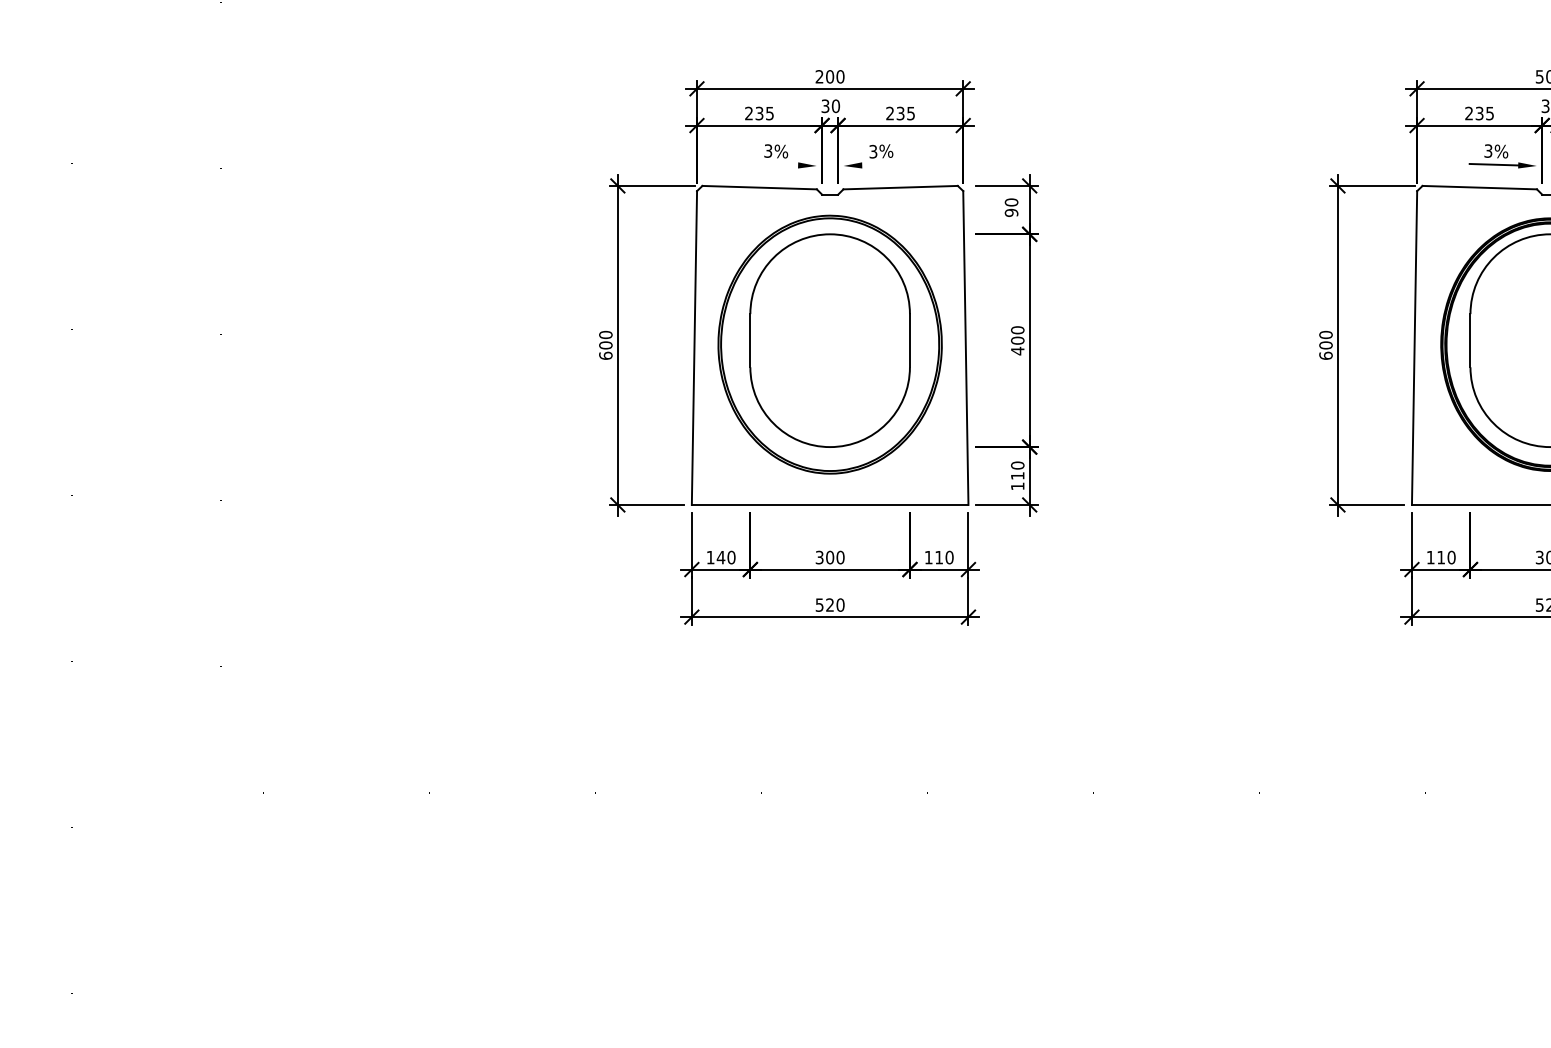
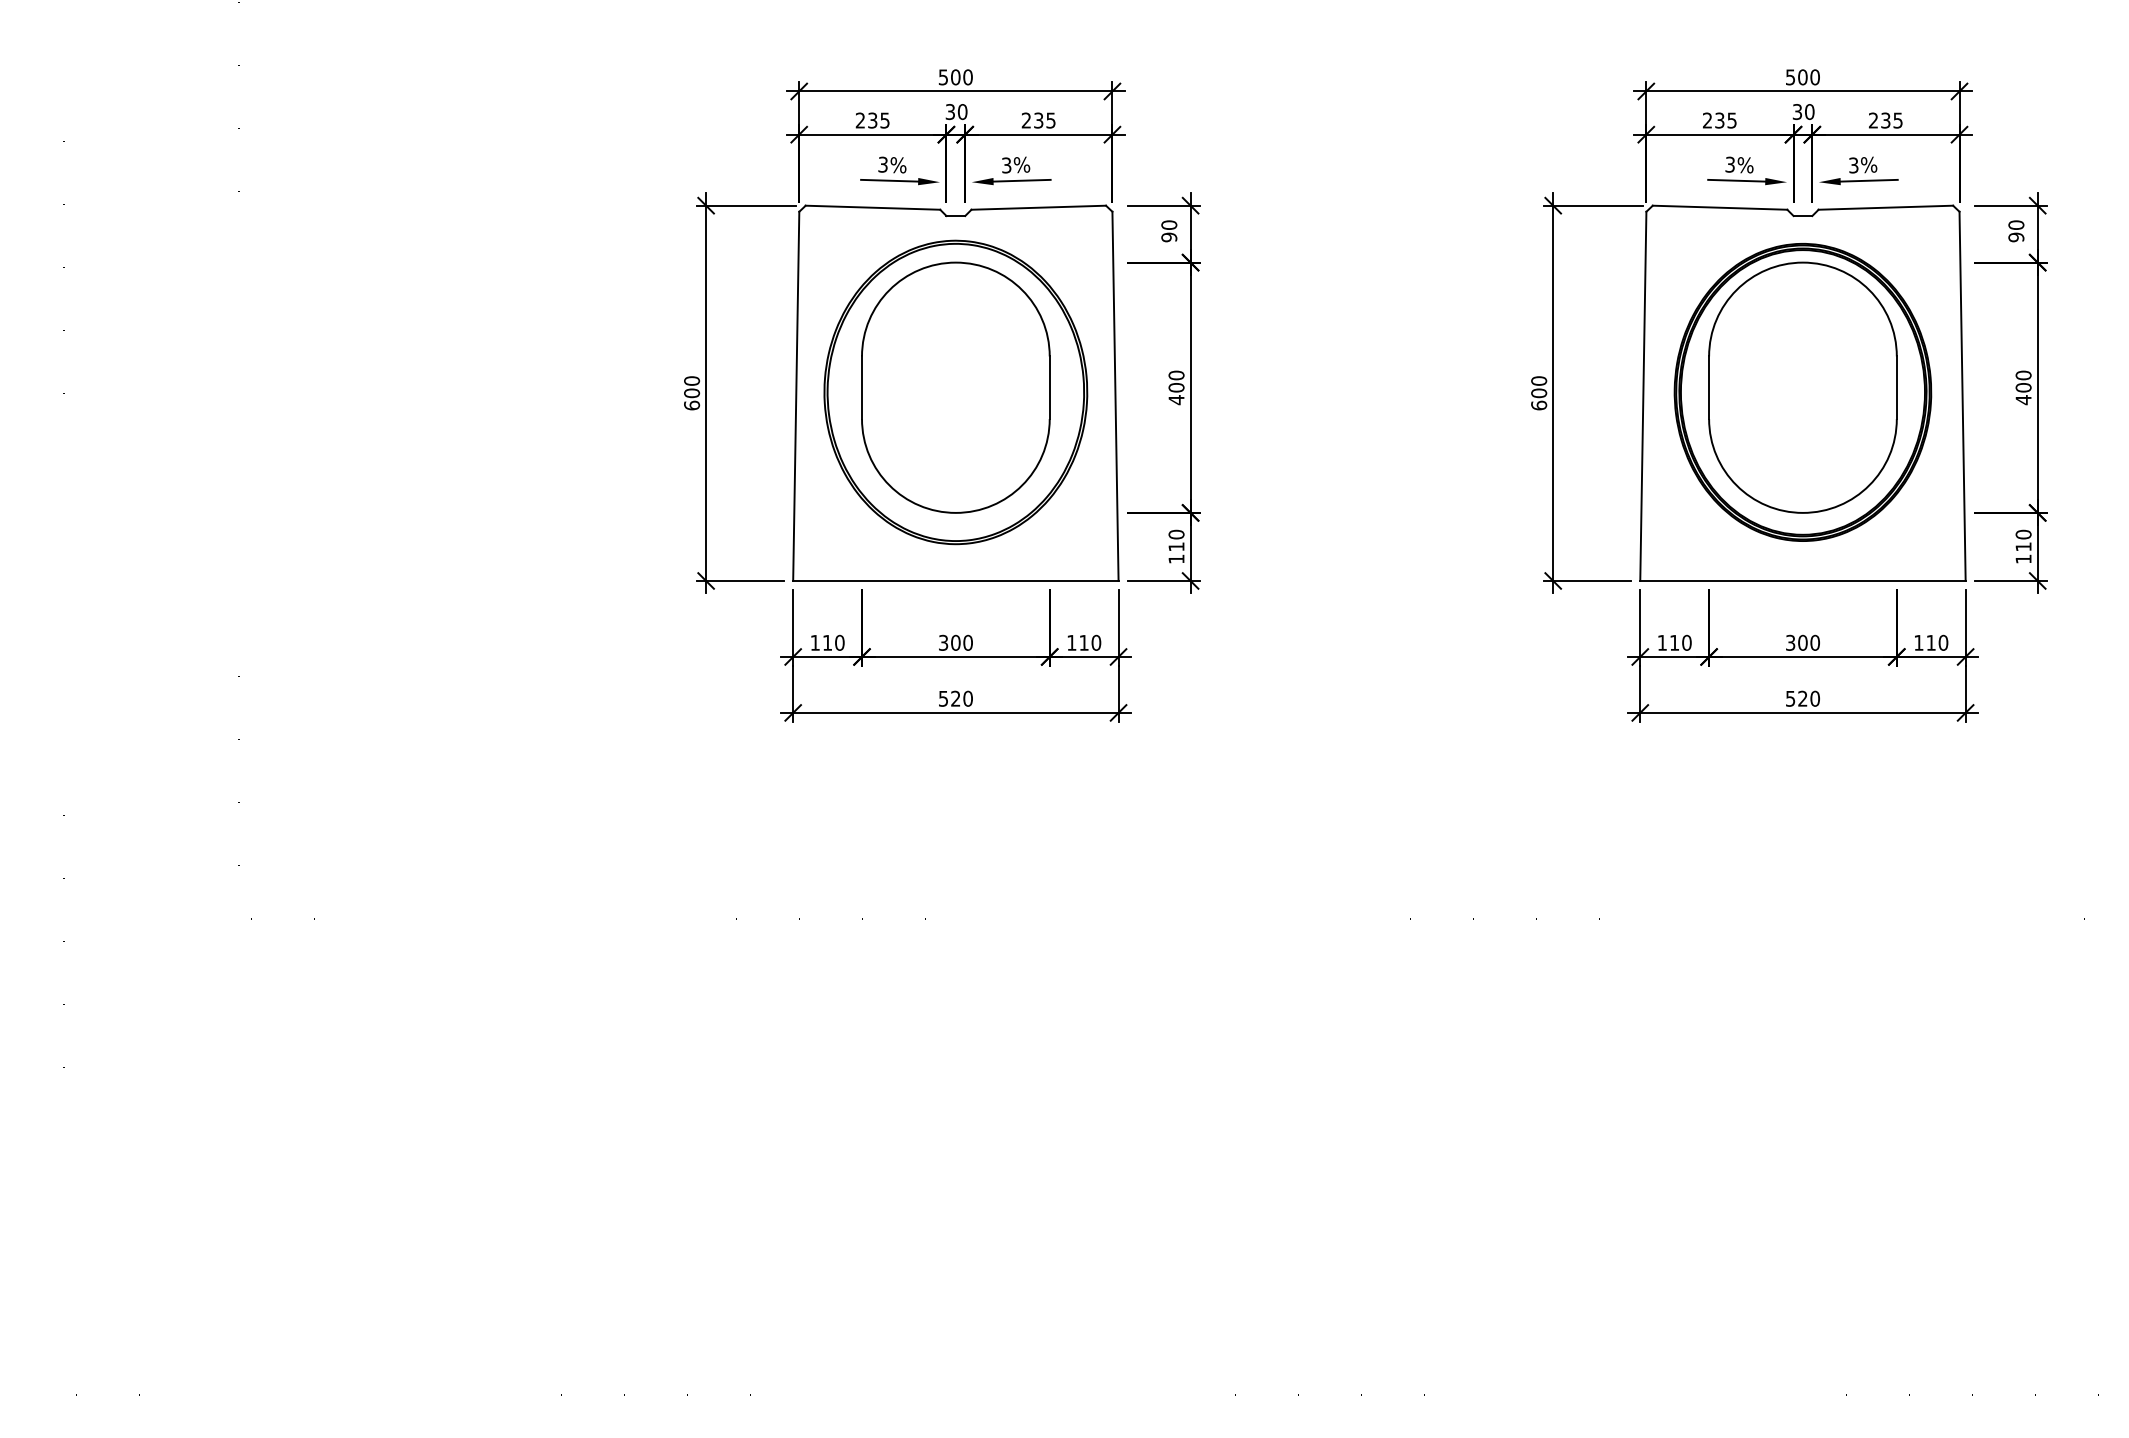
text: (818, 76) -> (942, 77), 200 -> 500
line: (773, 164) -> (889, 180), added
line: (885, 164) -> (1021, 180), added
text: (721, 557) -> (827, 642), 140 -> 110

